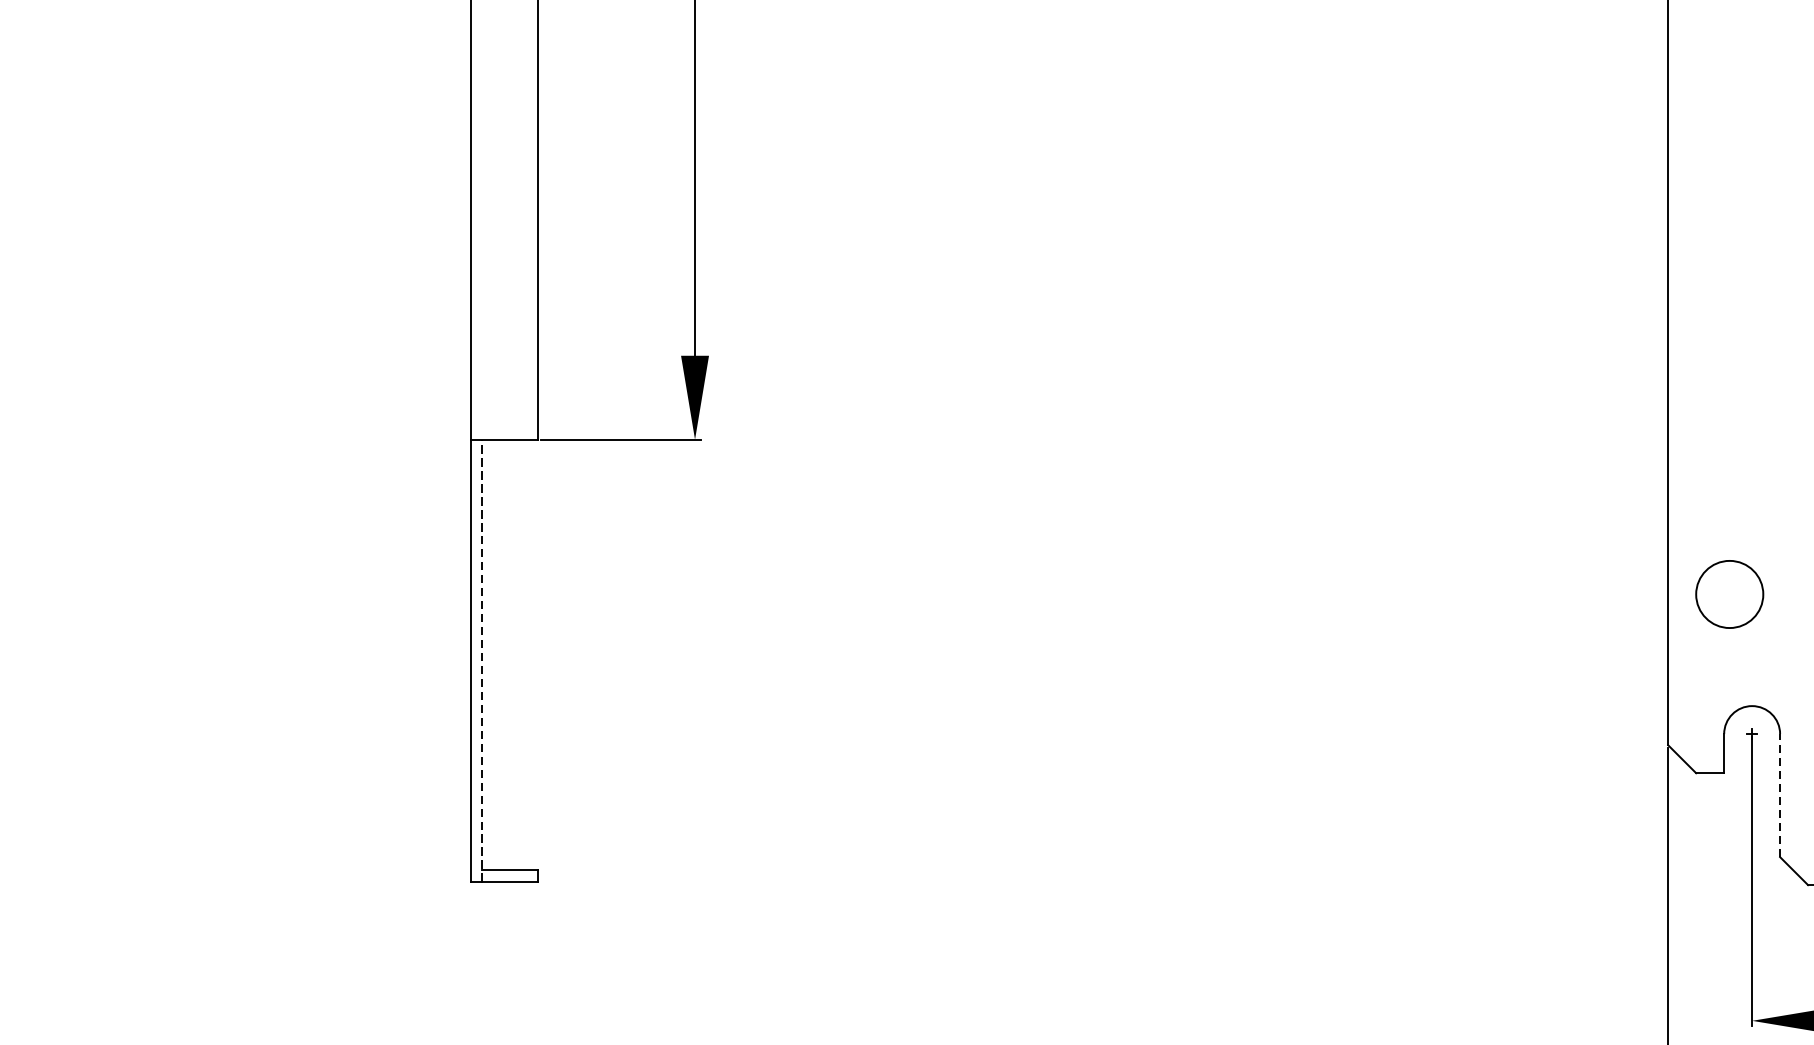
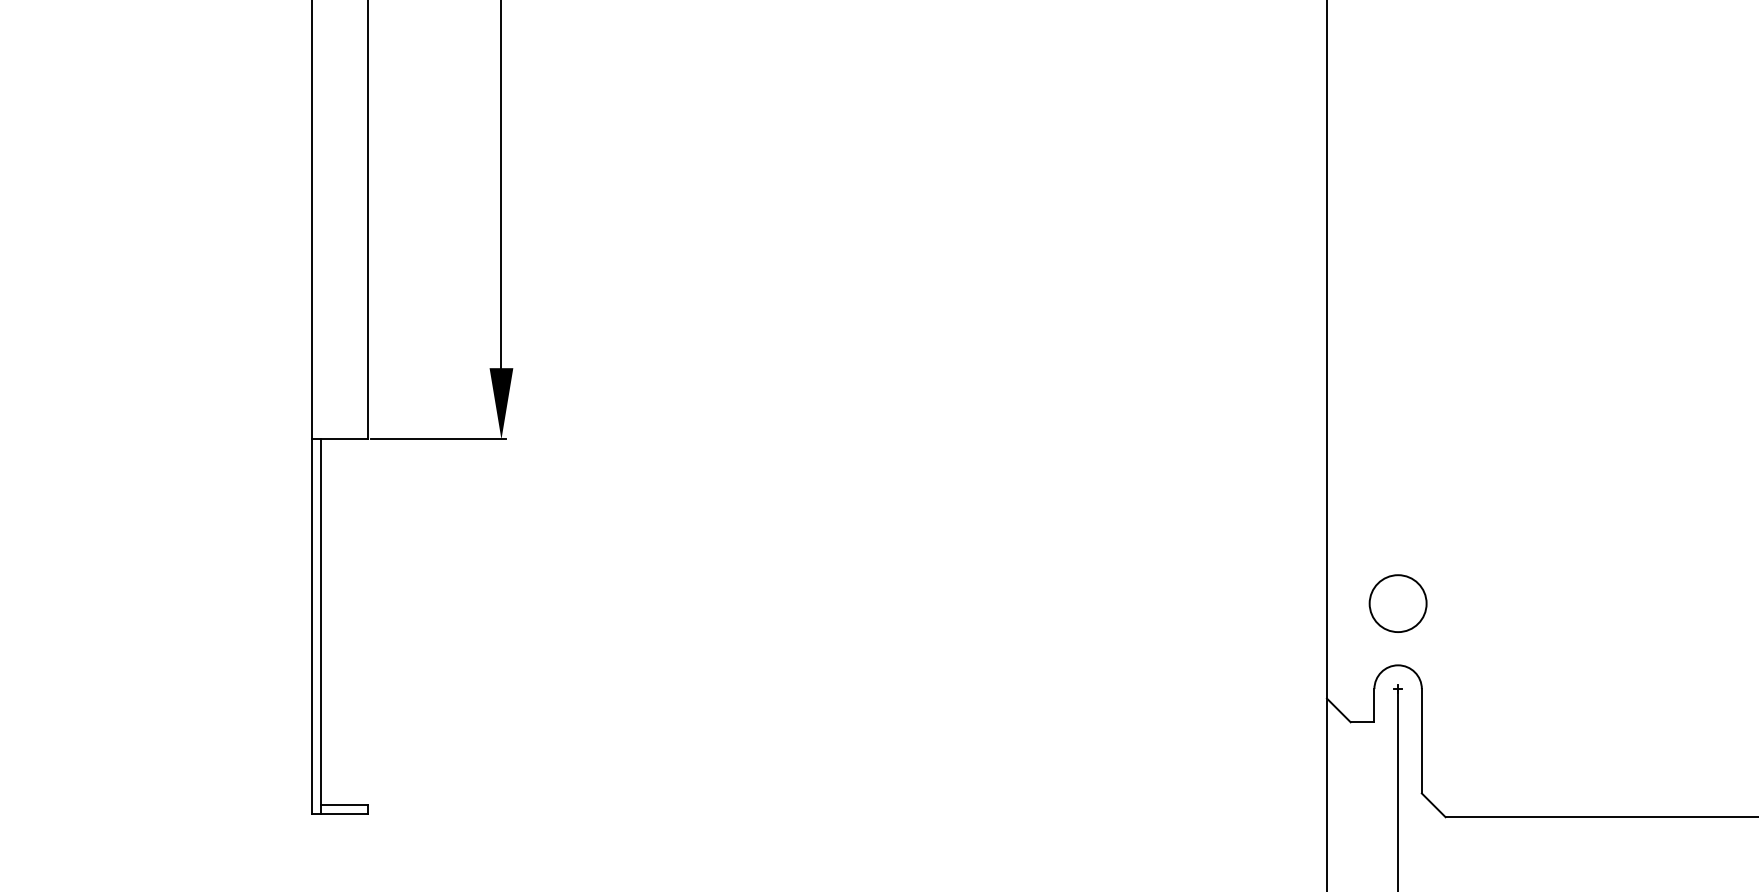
circle: (1728, 594) -> (1397, 603), moved
line: (482, 660) -> (321, 626), dashed -> solid
line: (1779, 794) -> (1421, 740), dashed -> solid

